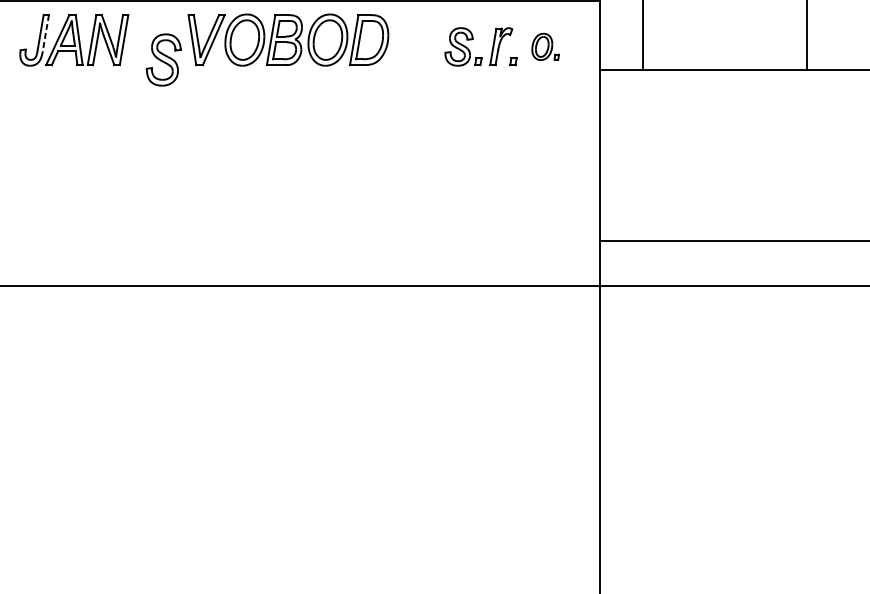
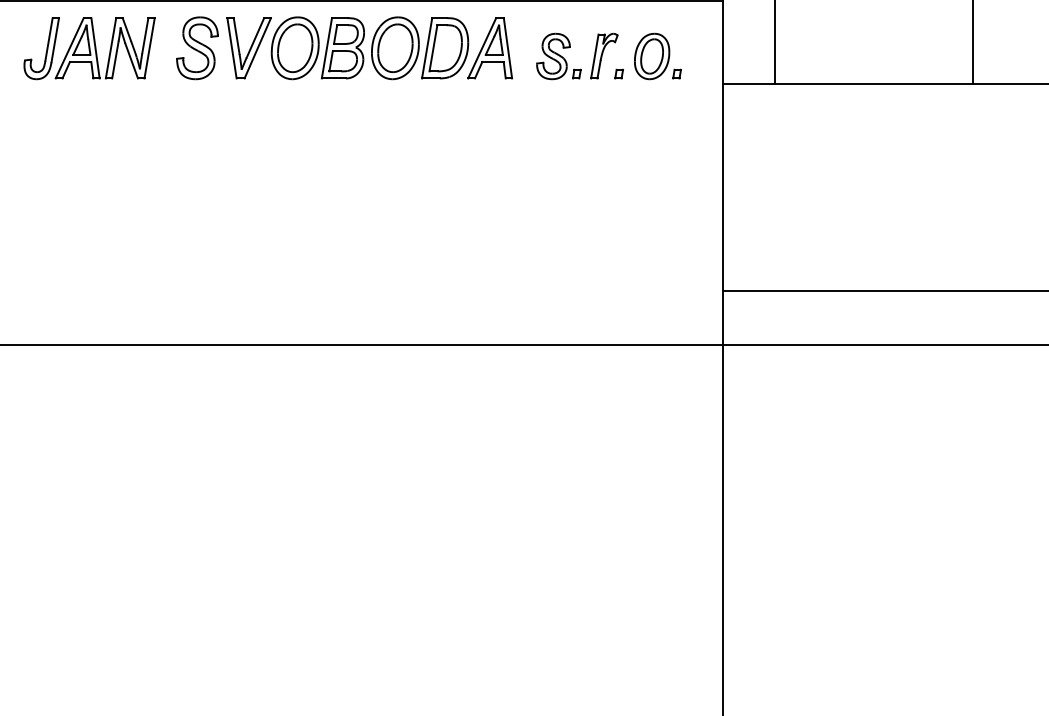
line: (46, 33) -> (55, 40), dashed -> solid
part: (405, 40) -> (489, 48), added
part: (545, 46) -> (657, 56), size x1.43
part: (163, 60) -> (197, 48), moved

